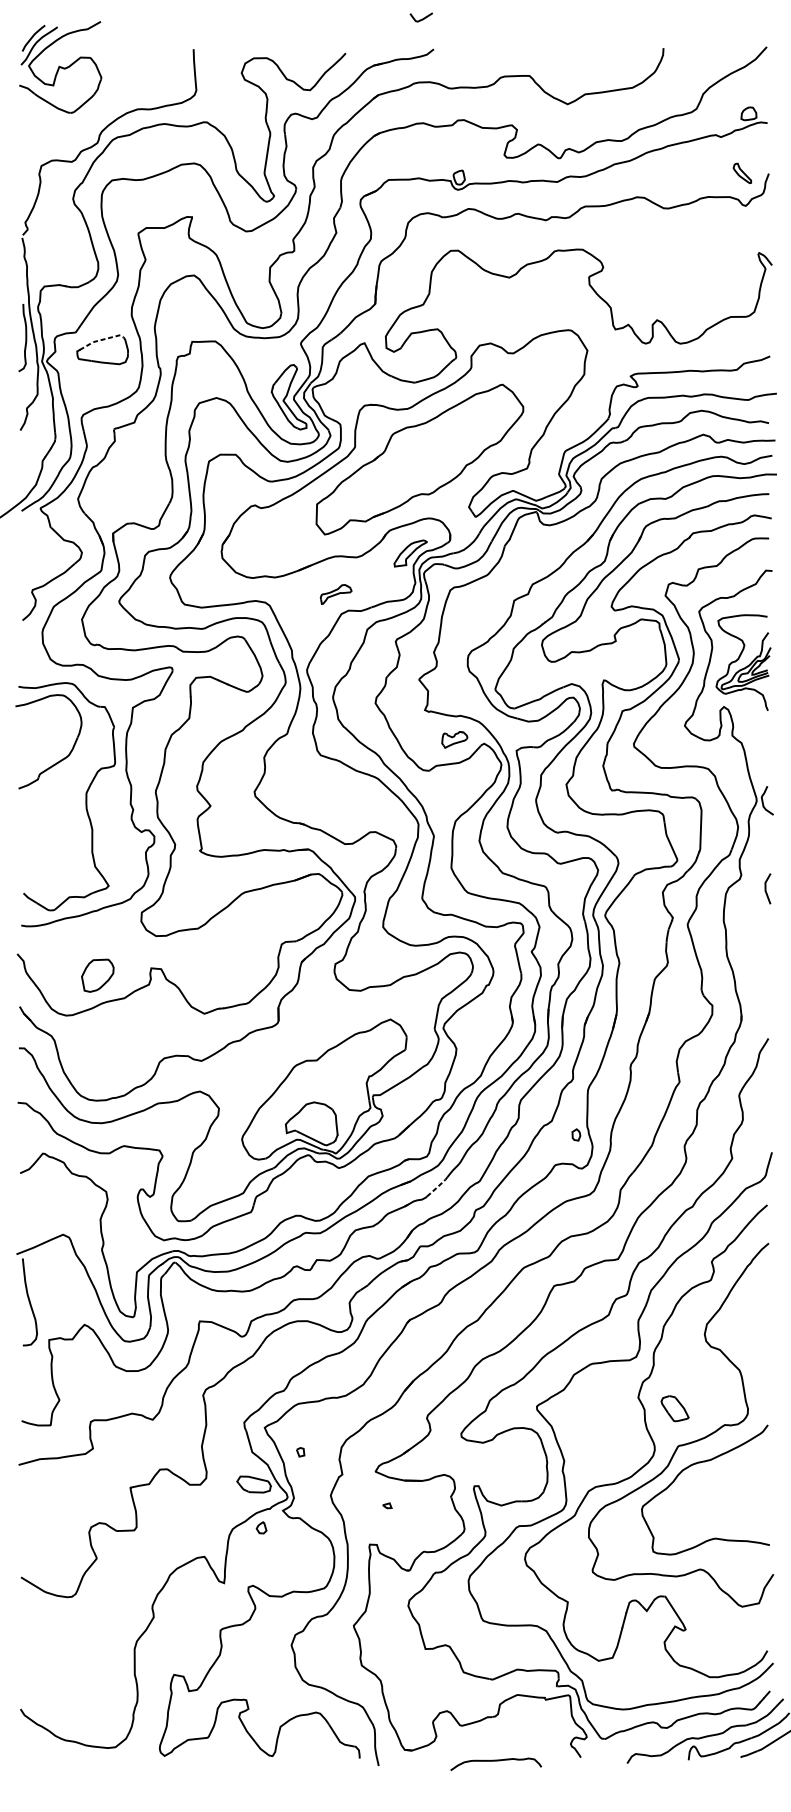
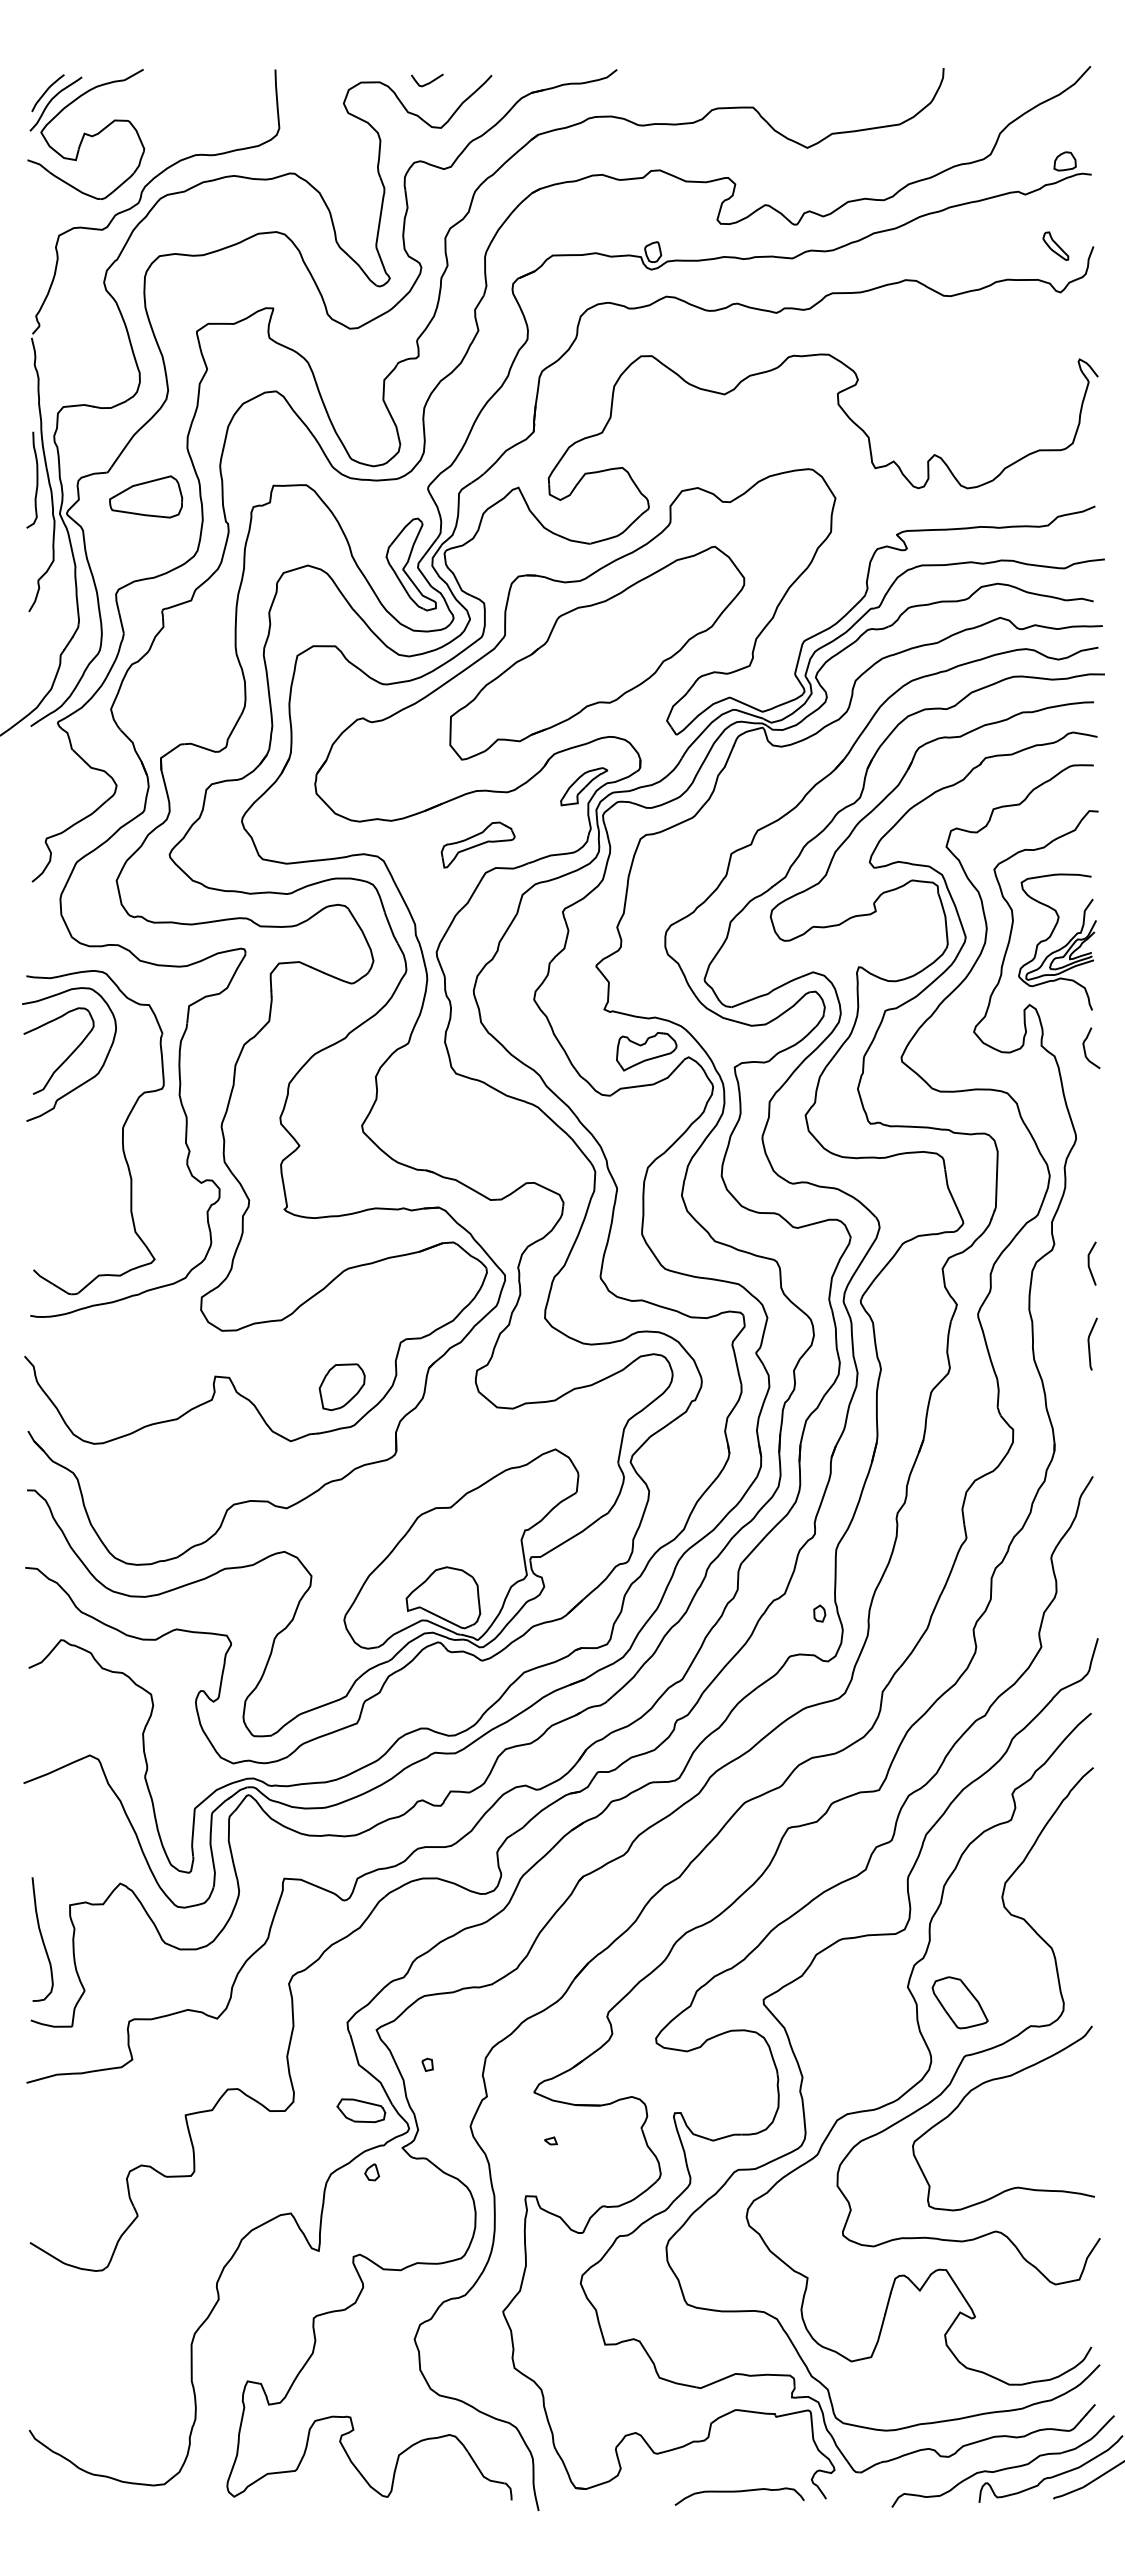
curve: (422, 18) -> (428, 82), moved
part: (60, 67) -> (86, 134), moved
line: (101, 340) -> (144, 483), dashed -> solid
part: (335, 594) -> (477, 844), size x1.67
part: (454, 739) -> (646, 1051), size x1.67
part: (46, 744) -> (66, 1058), added
curve: (763, 800) -> (1085, 1048), moved
line: (766, 945) -> (1089, 1343), added
part: (97, 975) -> (341, 1387), moved
line: (437, 1186) -> (622, 1687), dashed -> solid
curve: (29, 1302) -> (42, 1939), moved
part: (674, 1408) -> (959, 2002), size x1.43
curve: (496, 1761) -> (739, 2492), moved

